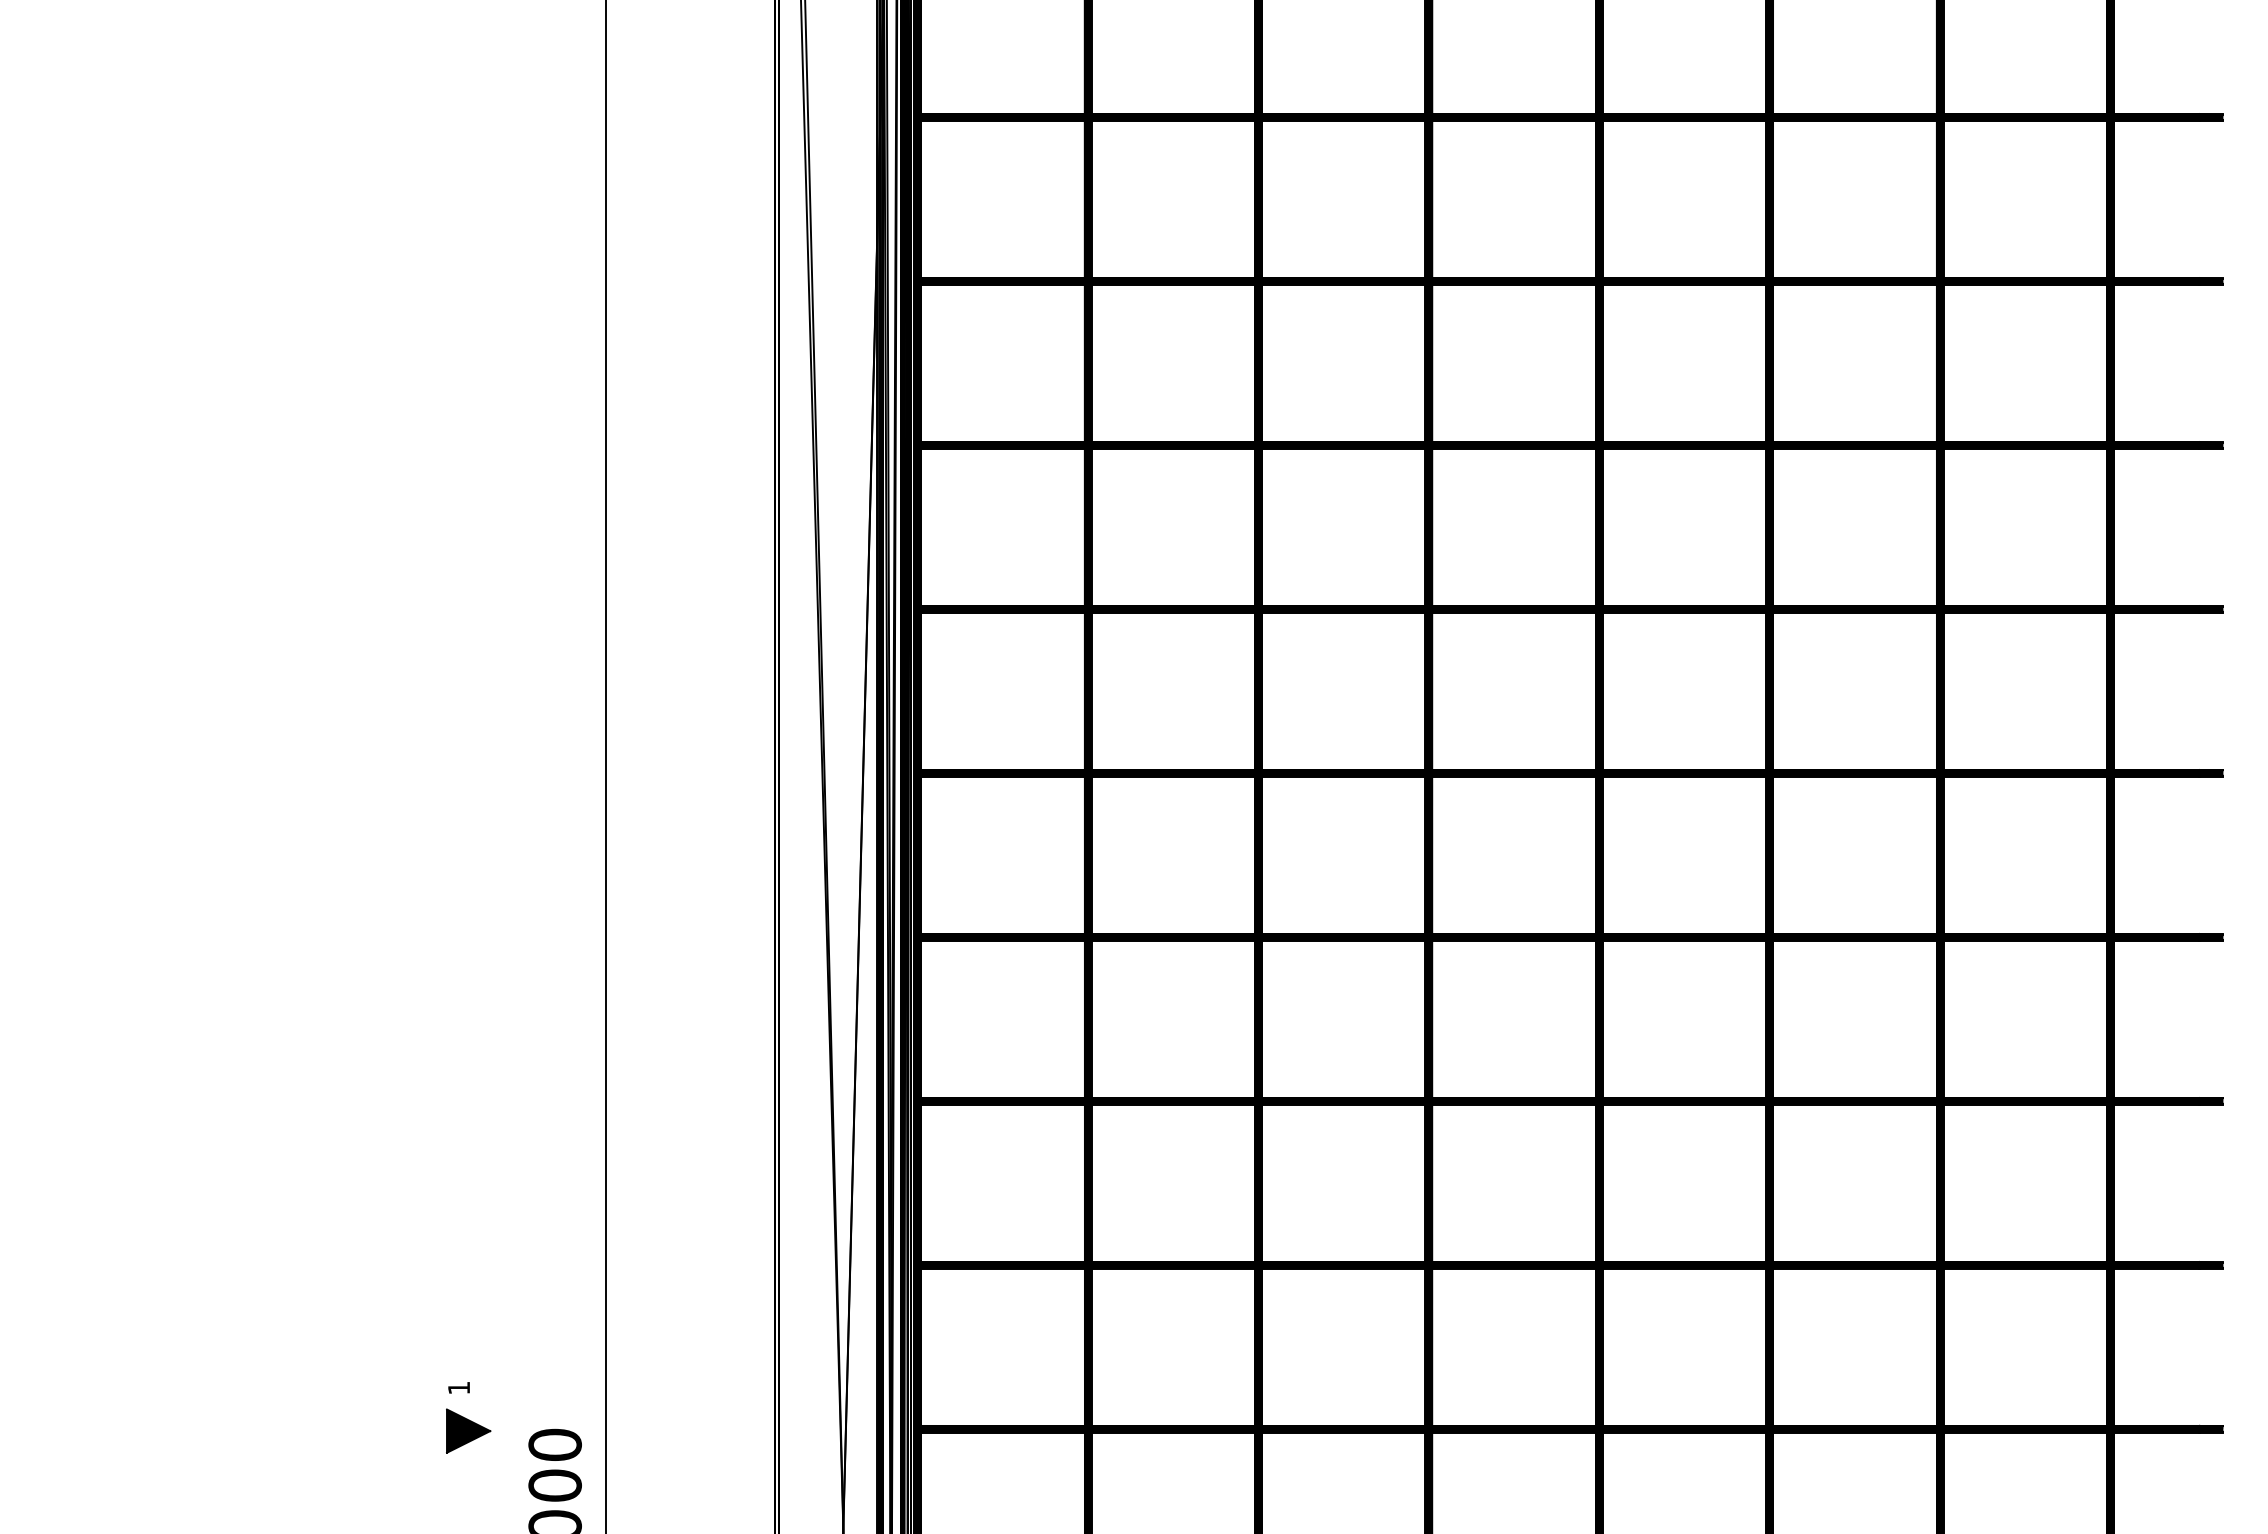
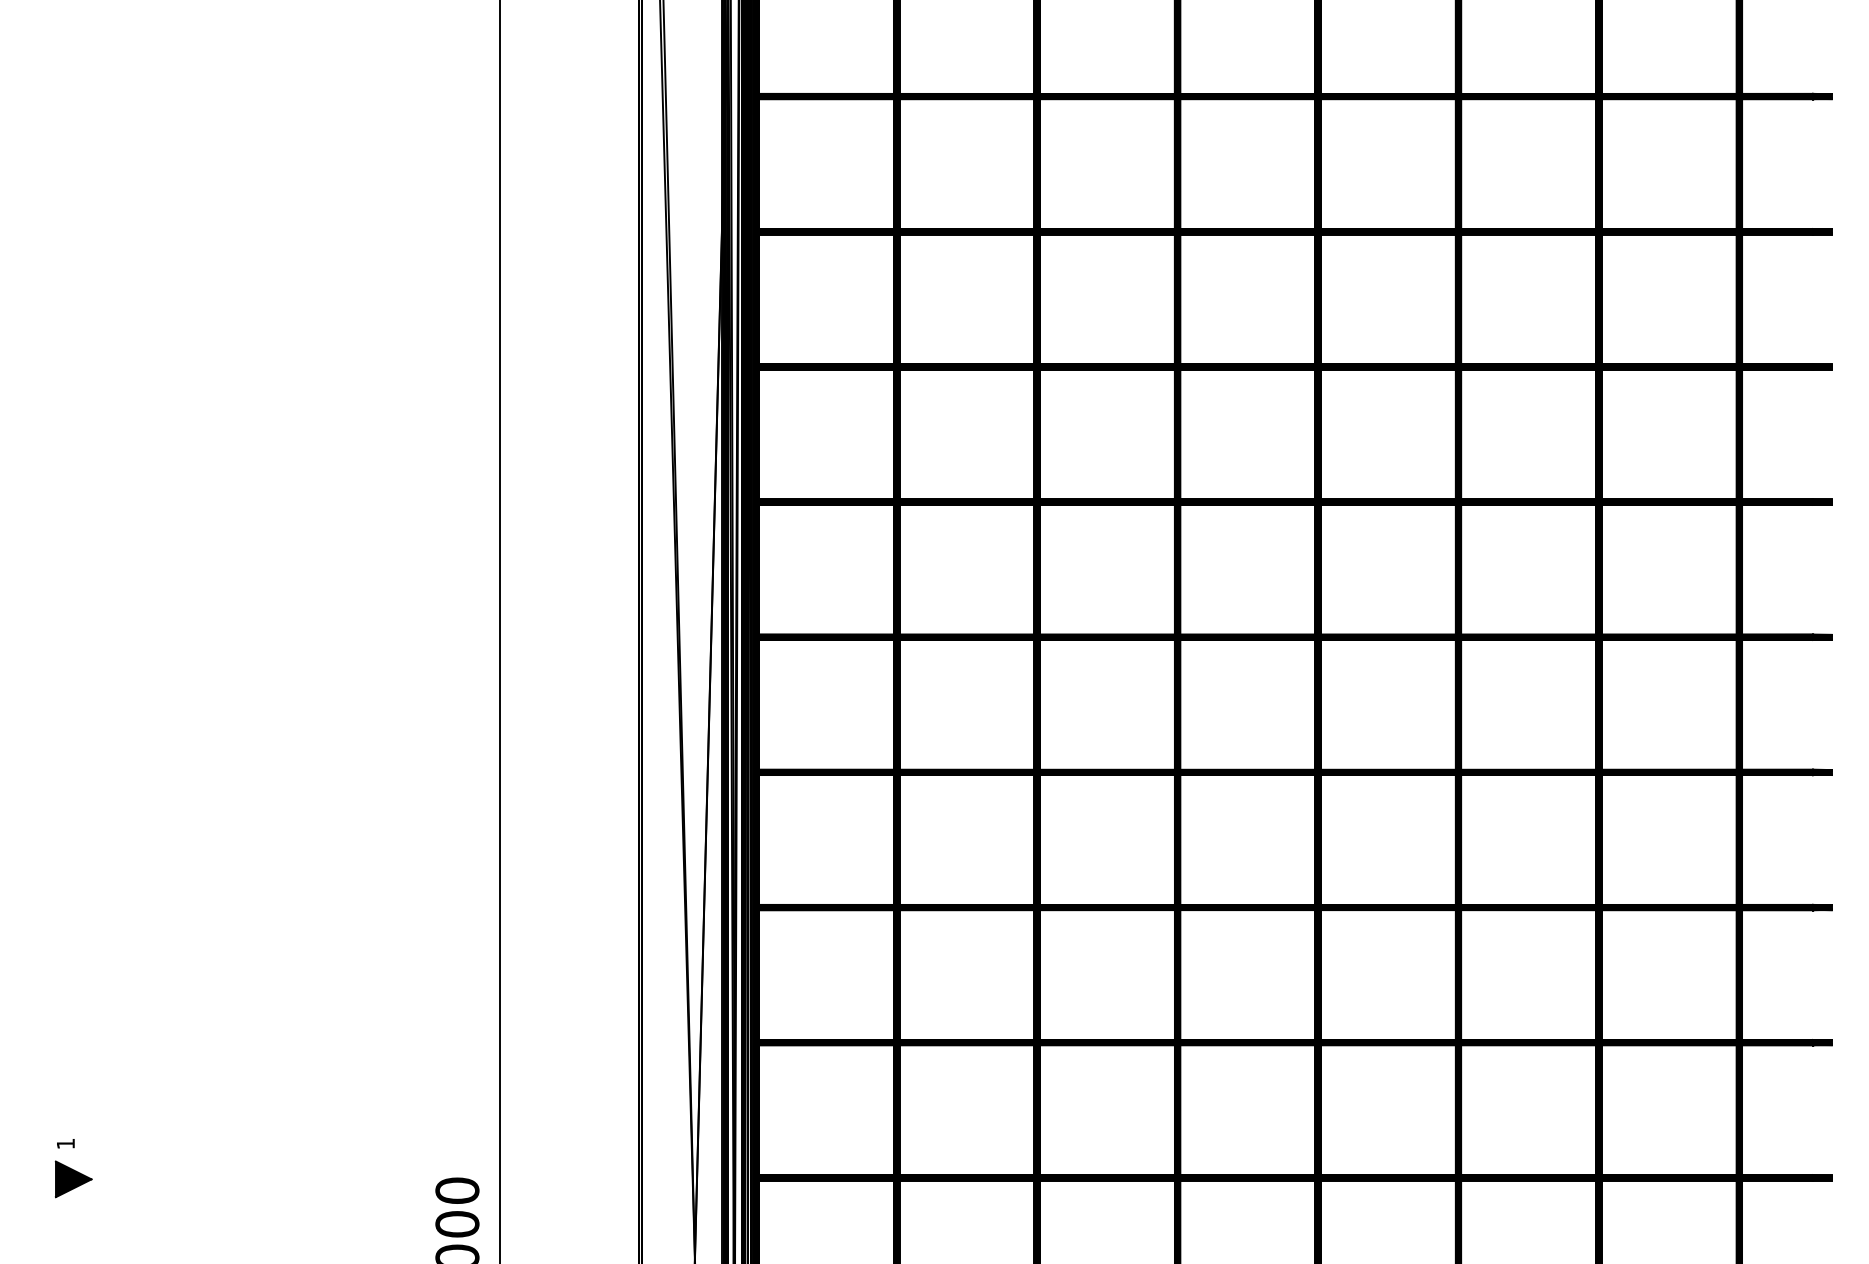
part: (468, 1417) -> (73, 1168), moved

